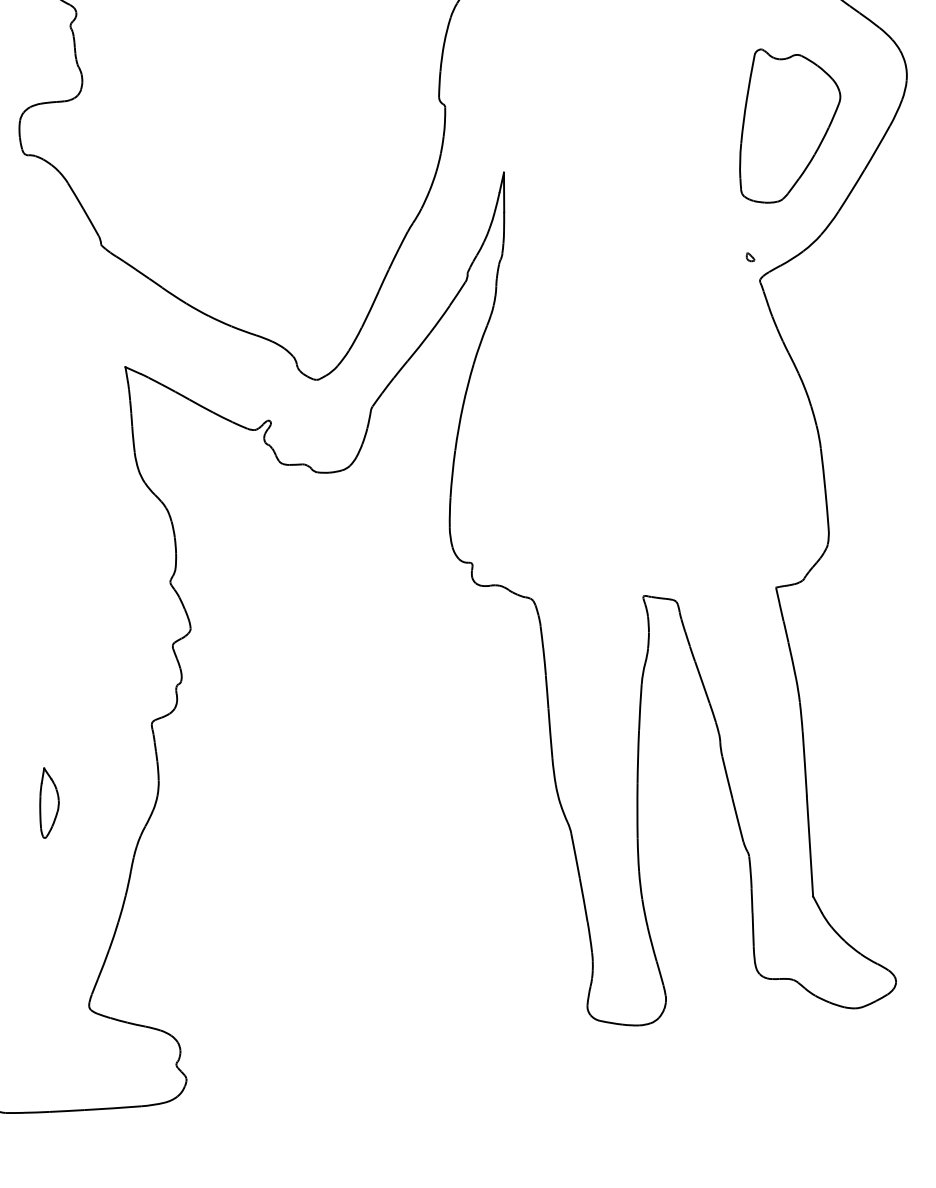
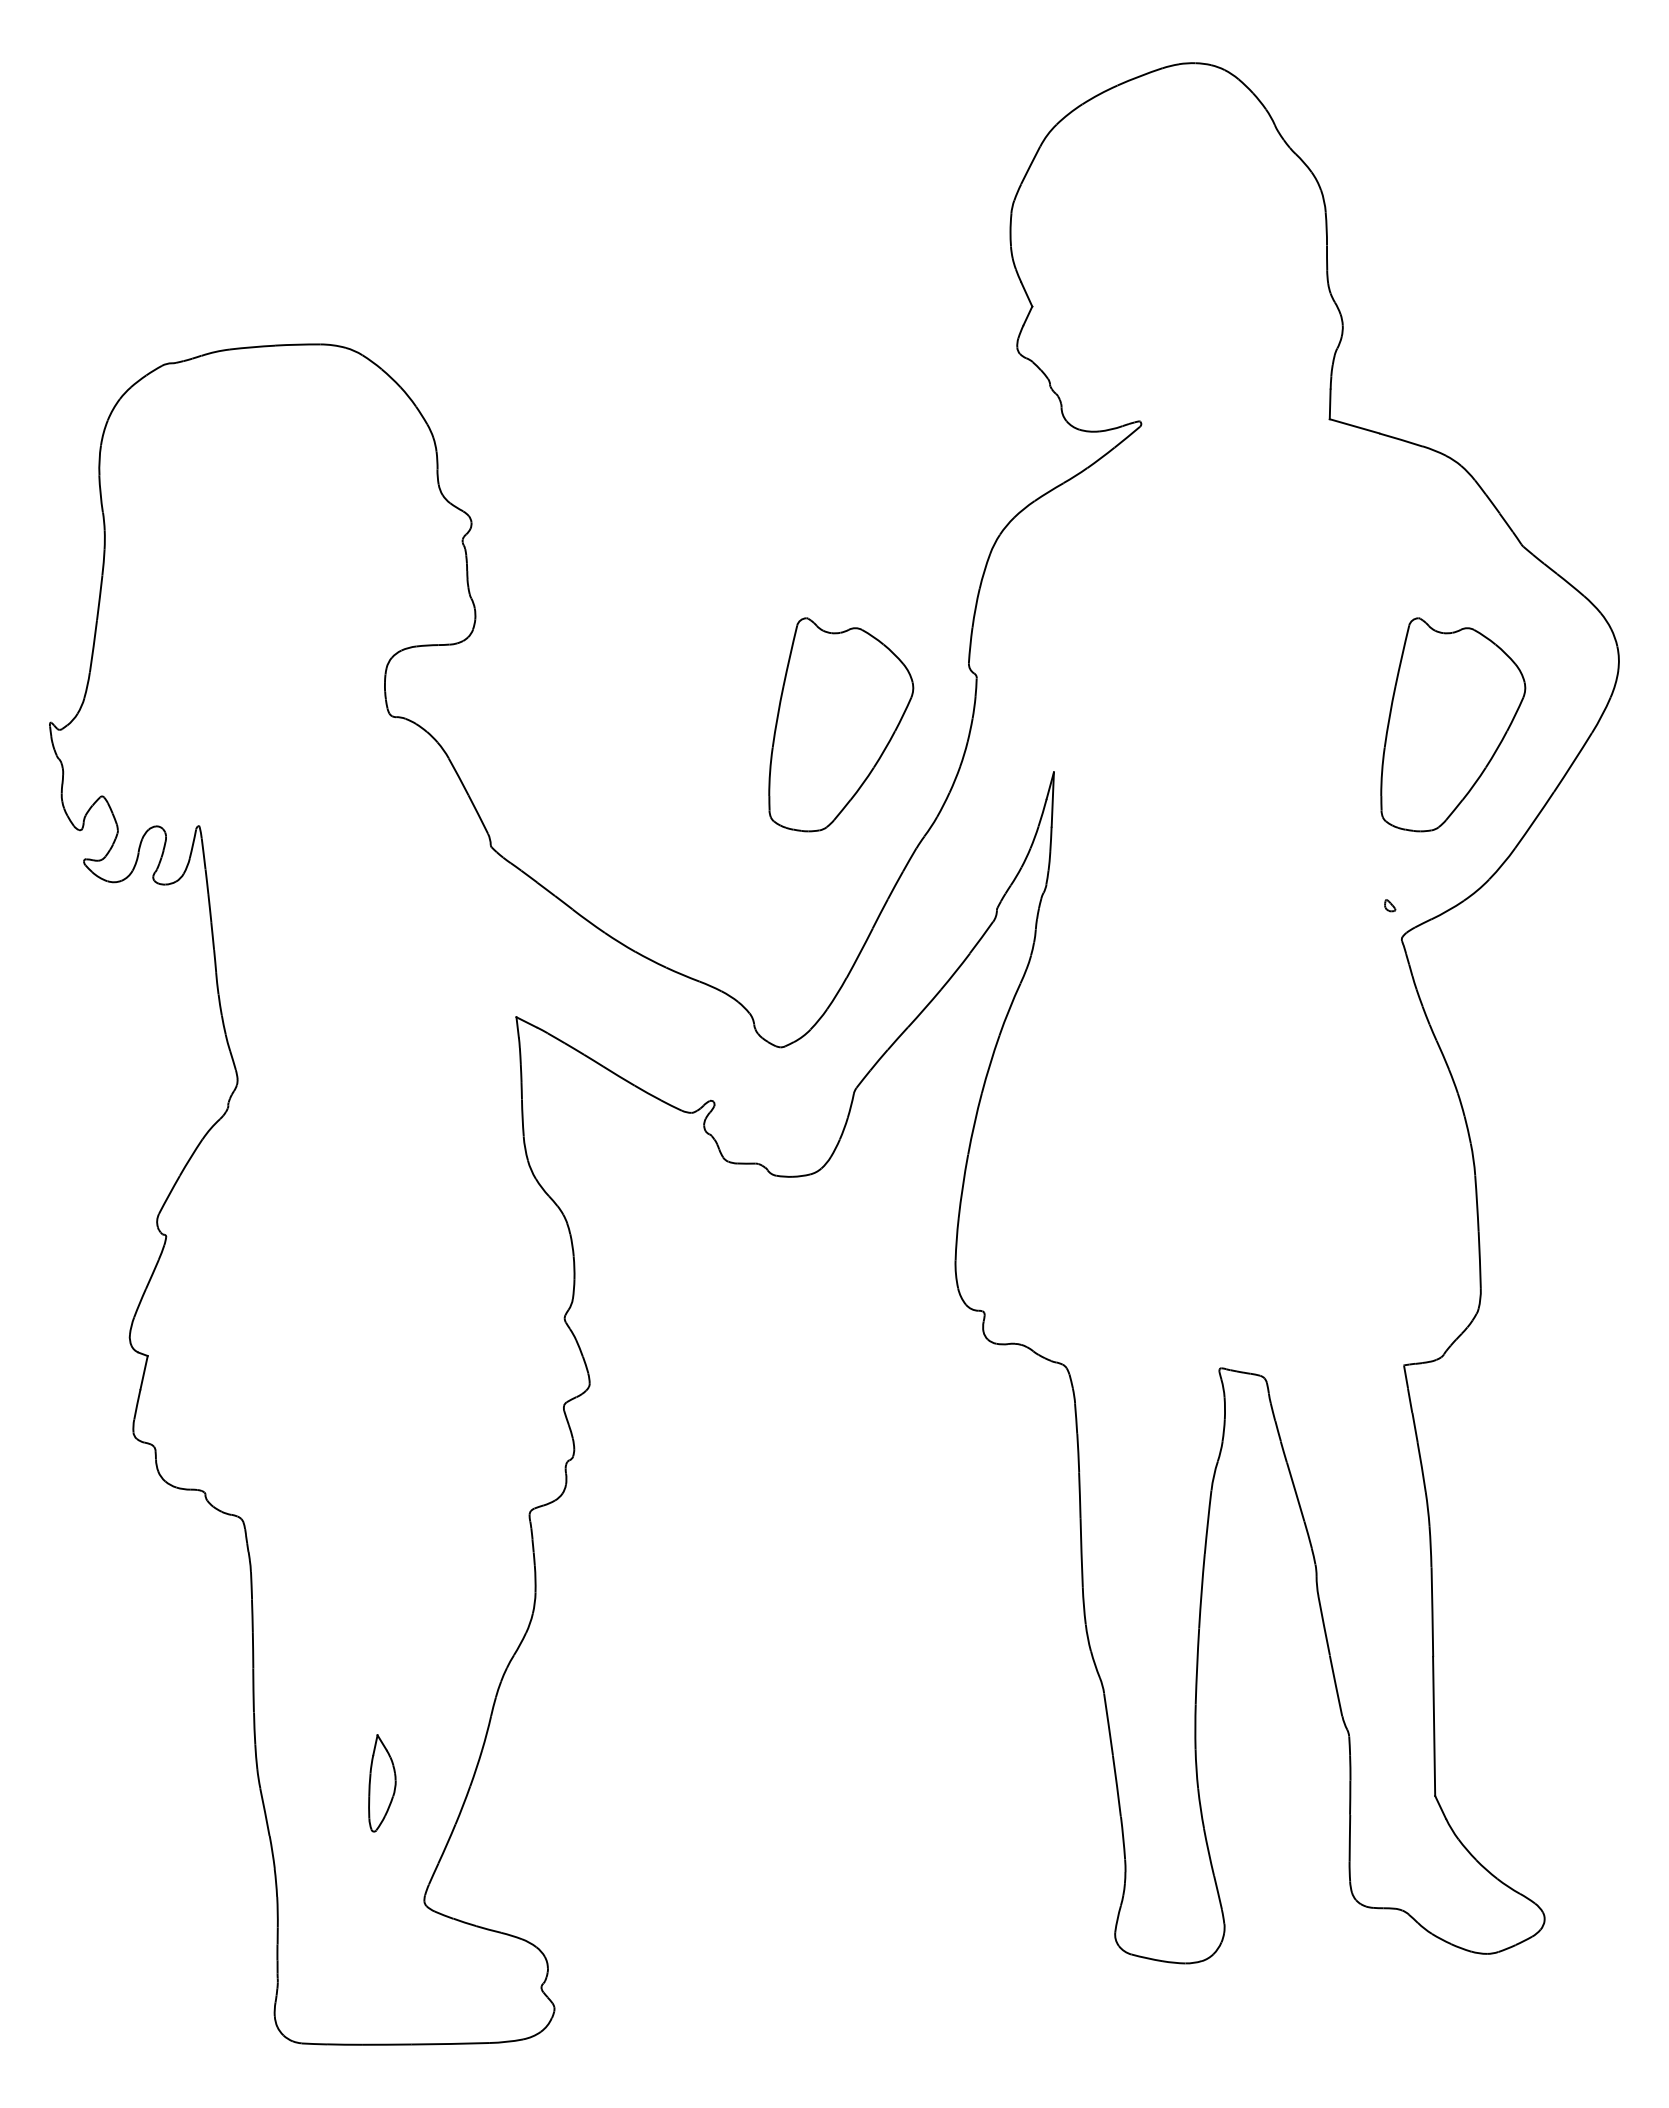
part: (349, 145) -> (841, 724), added
part: (49, 803) -> (382, 1783), moved

